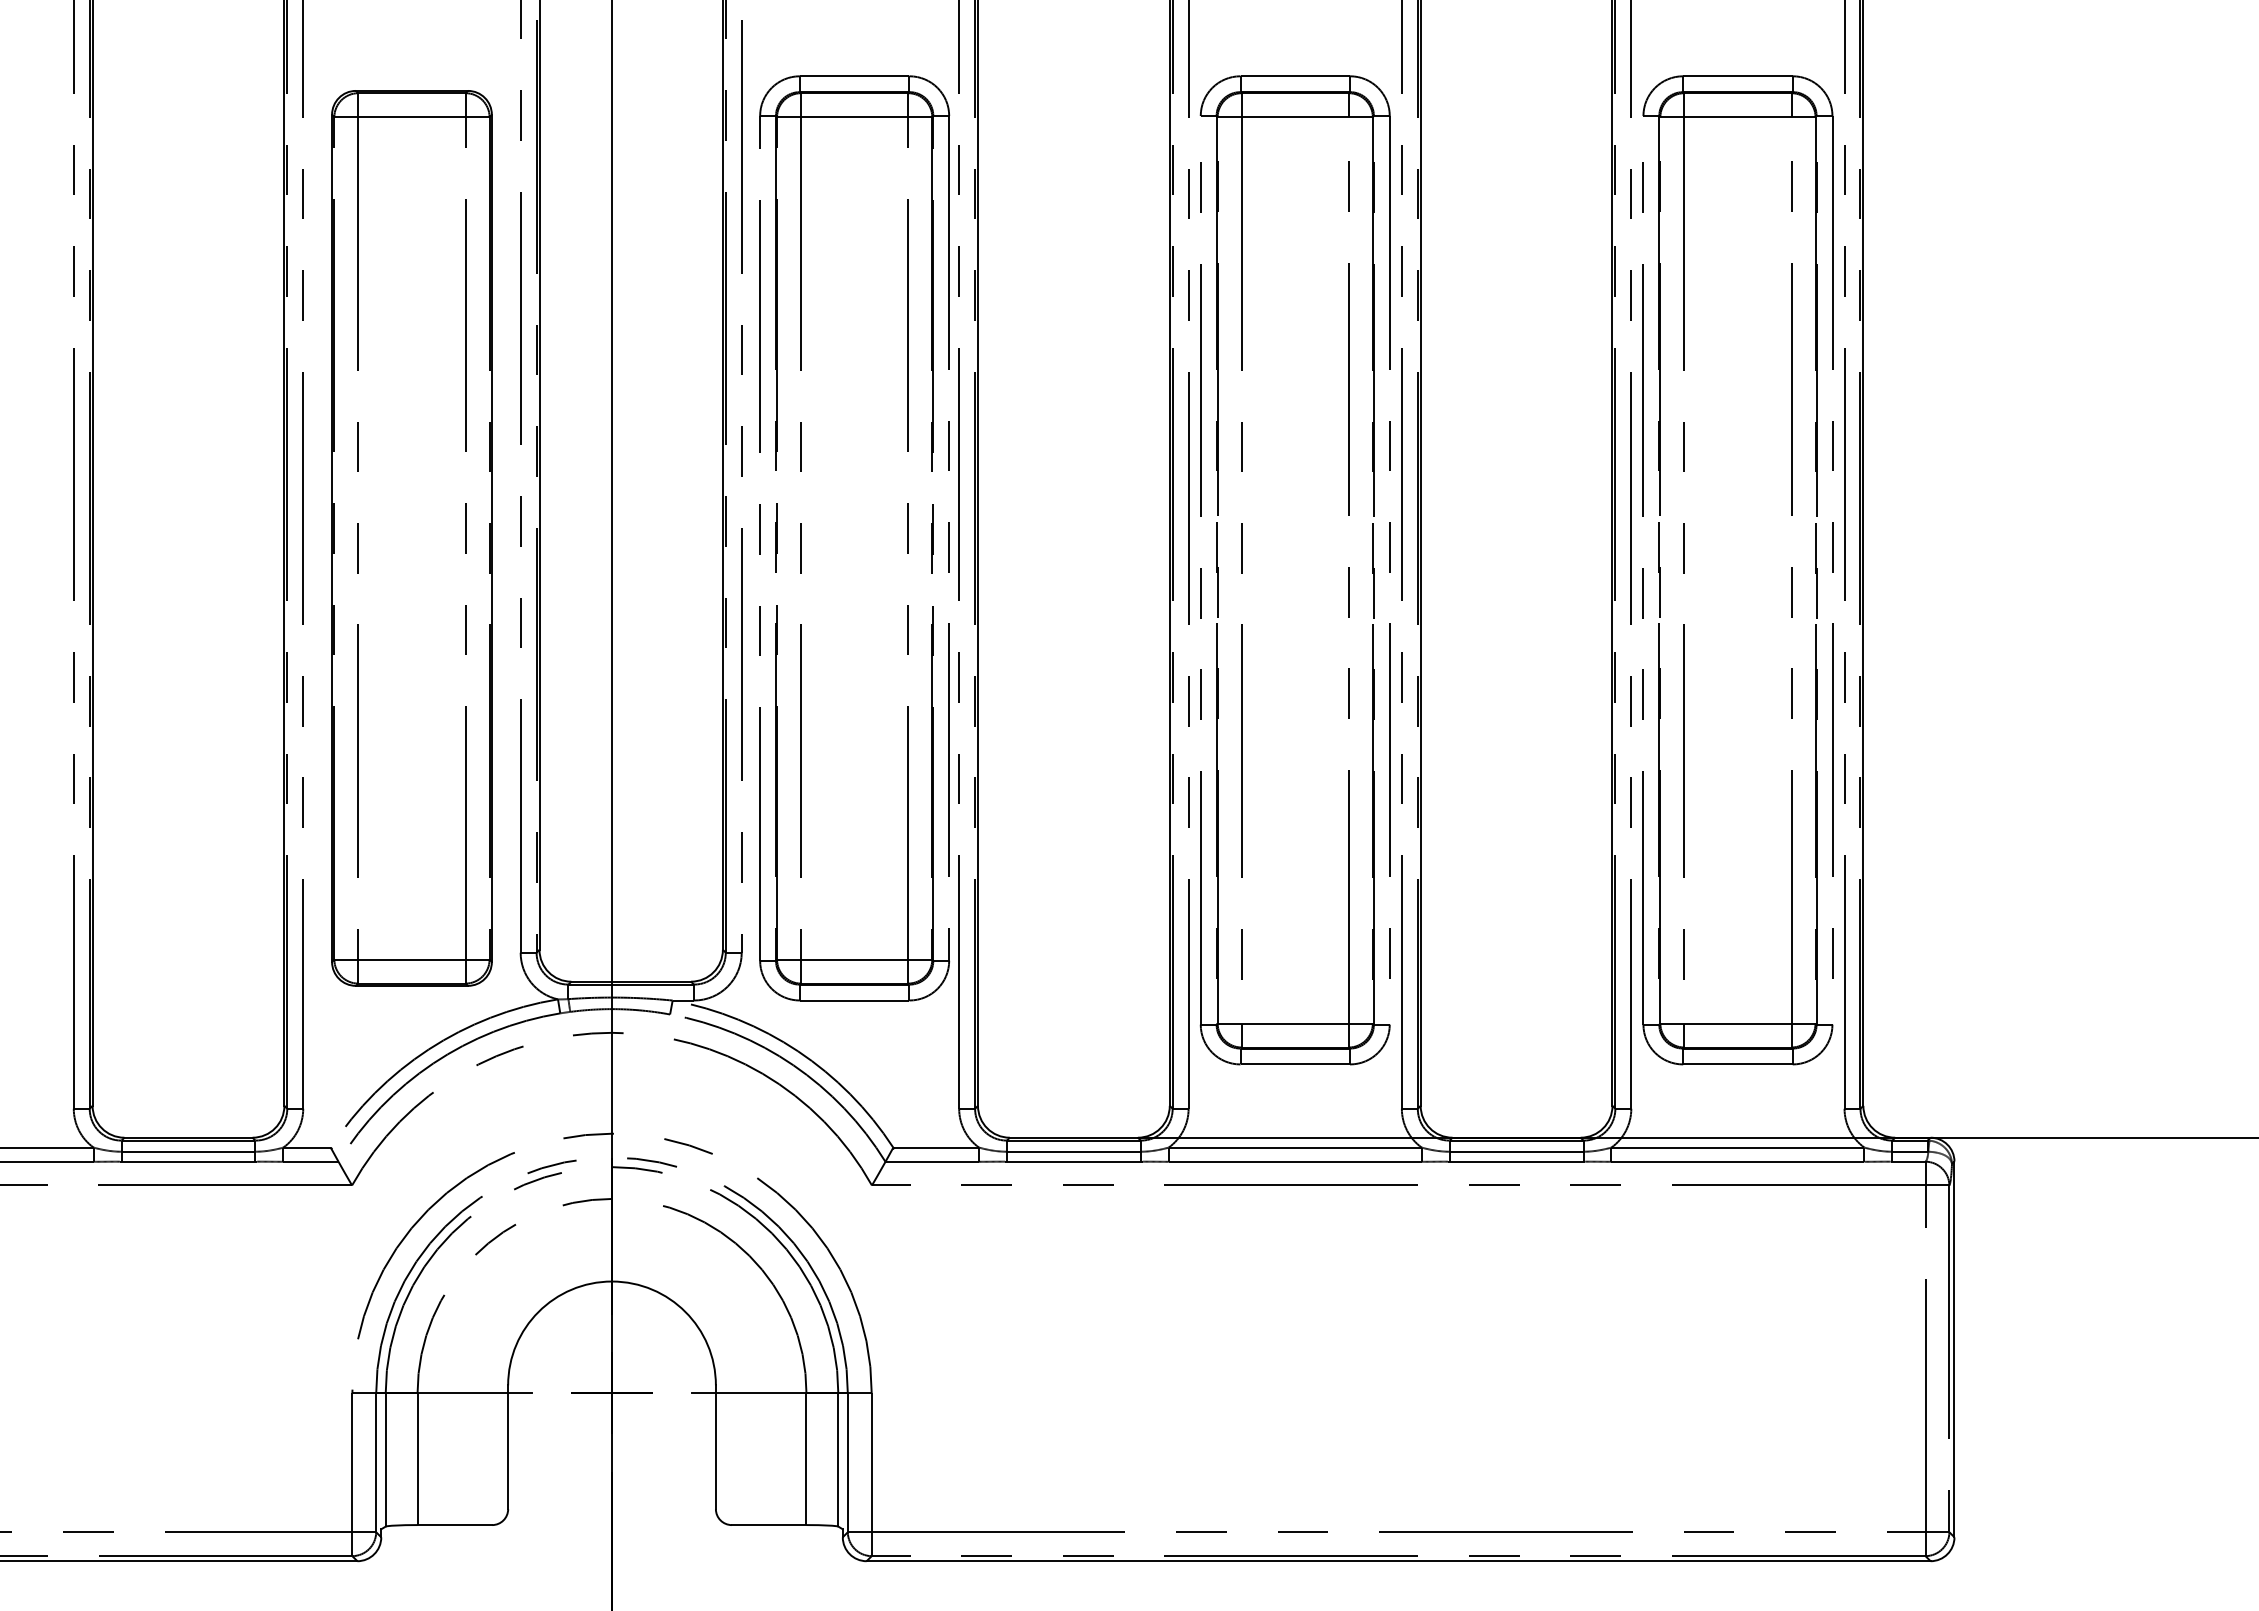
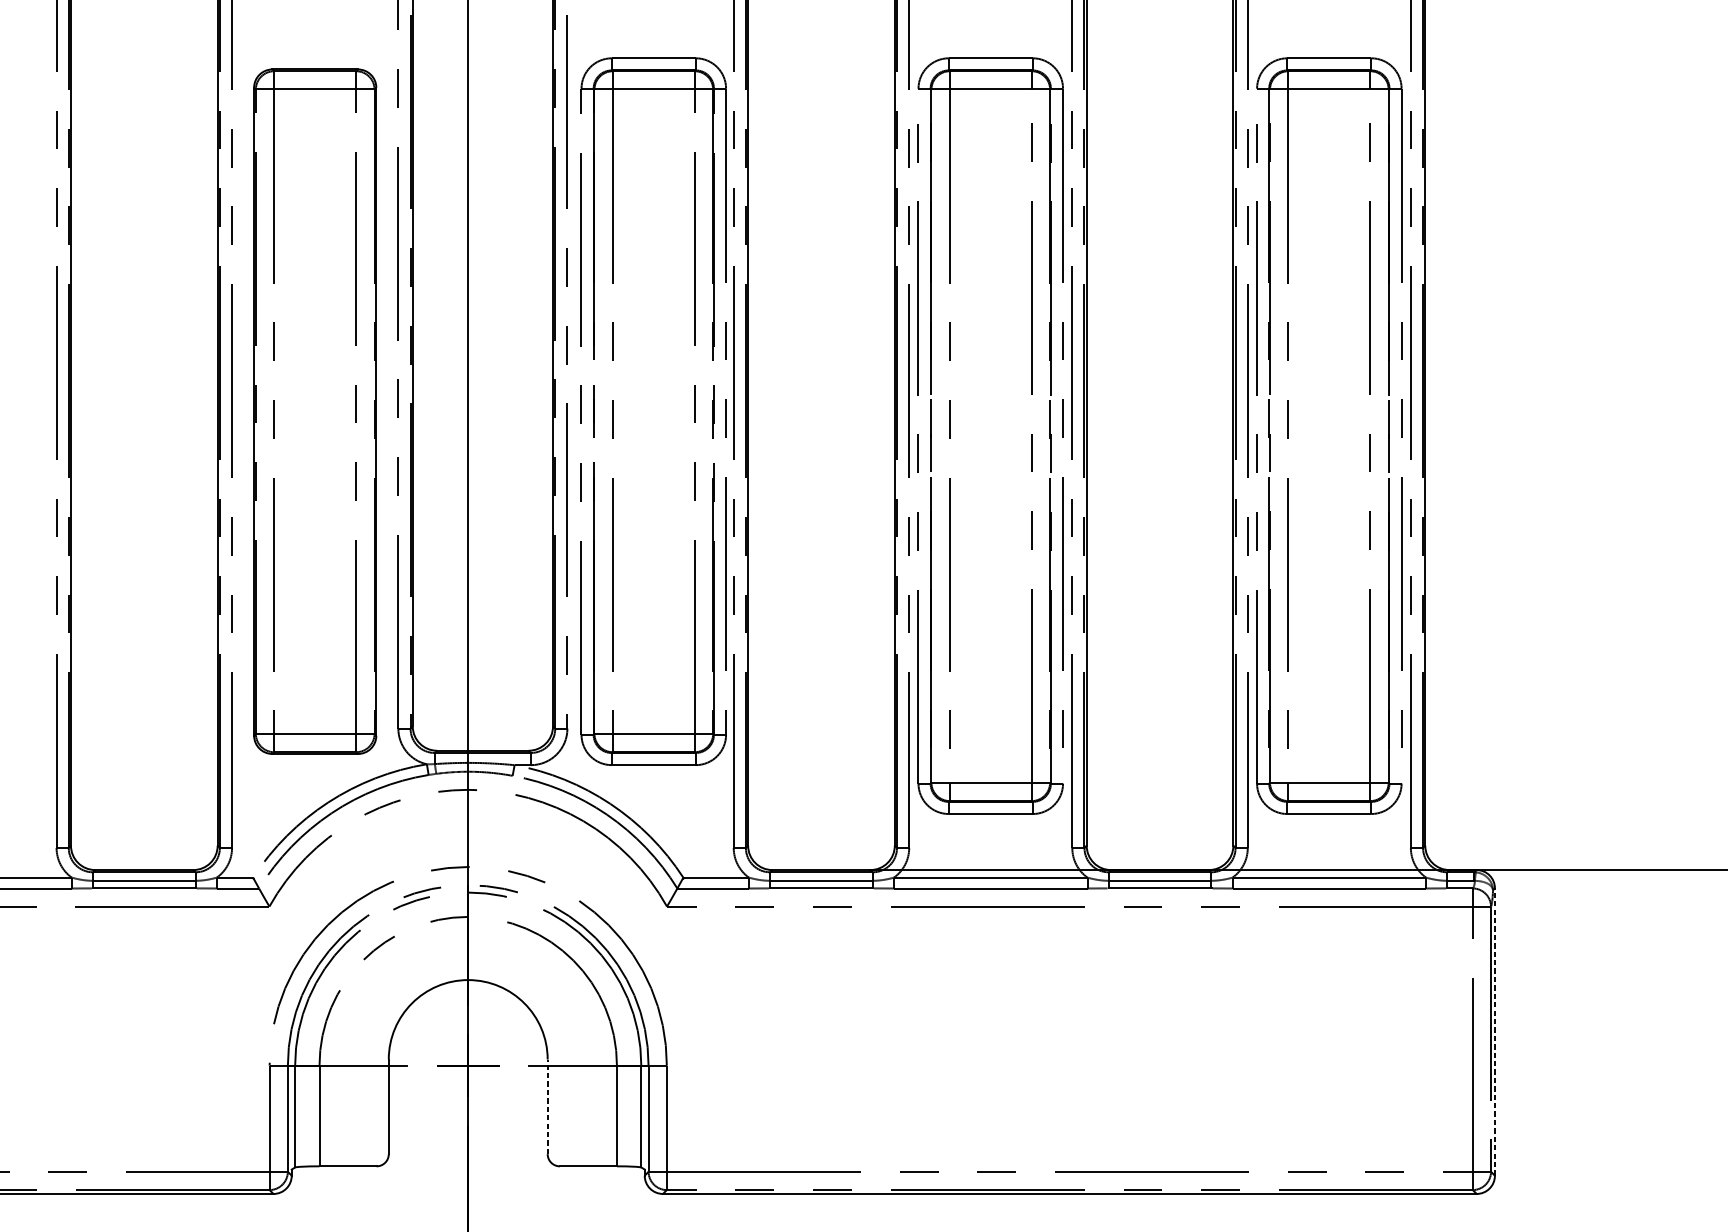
line: (1954, 1349) -> (1494, 1032), solid -> dashed
line: (715, 1447) -> (547, 1107), solid -> dashed

